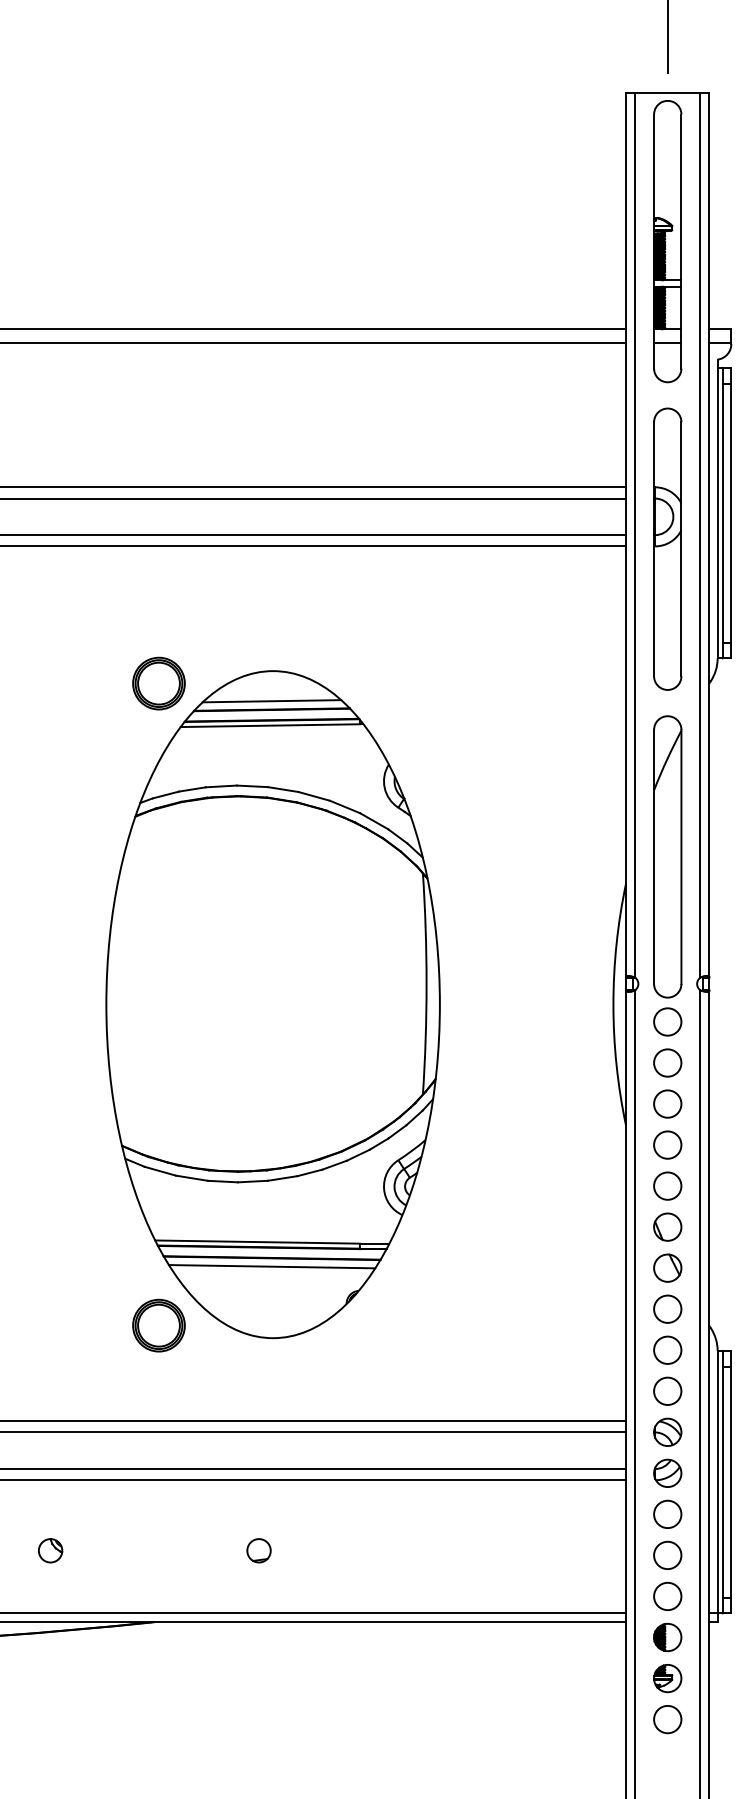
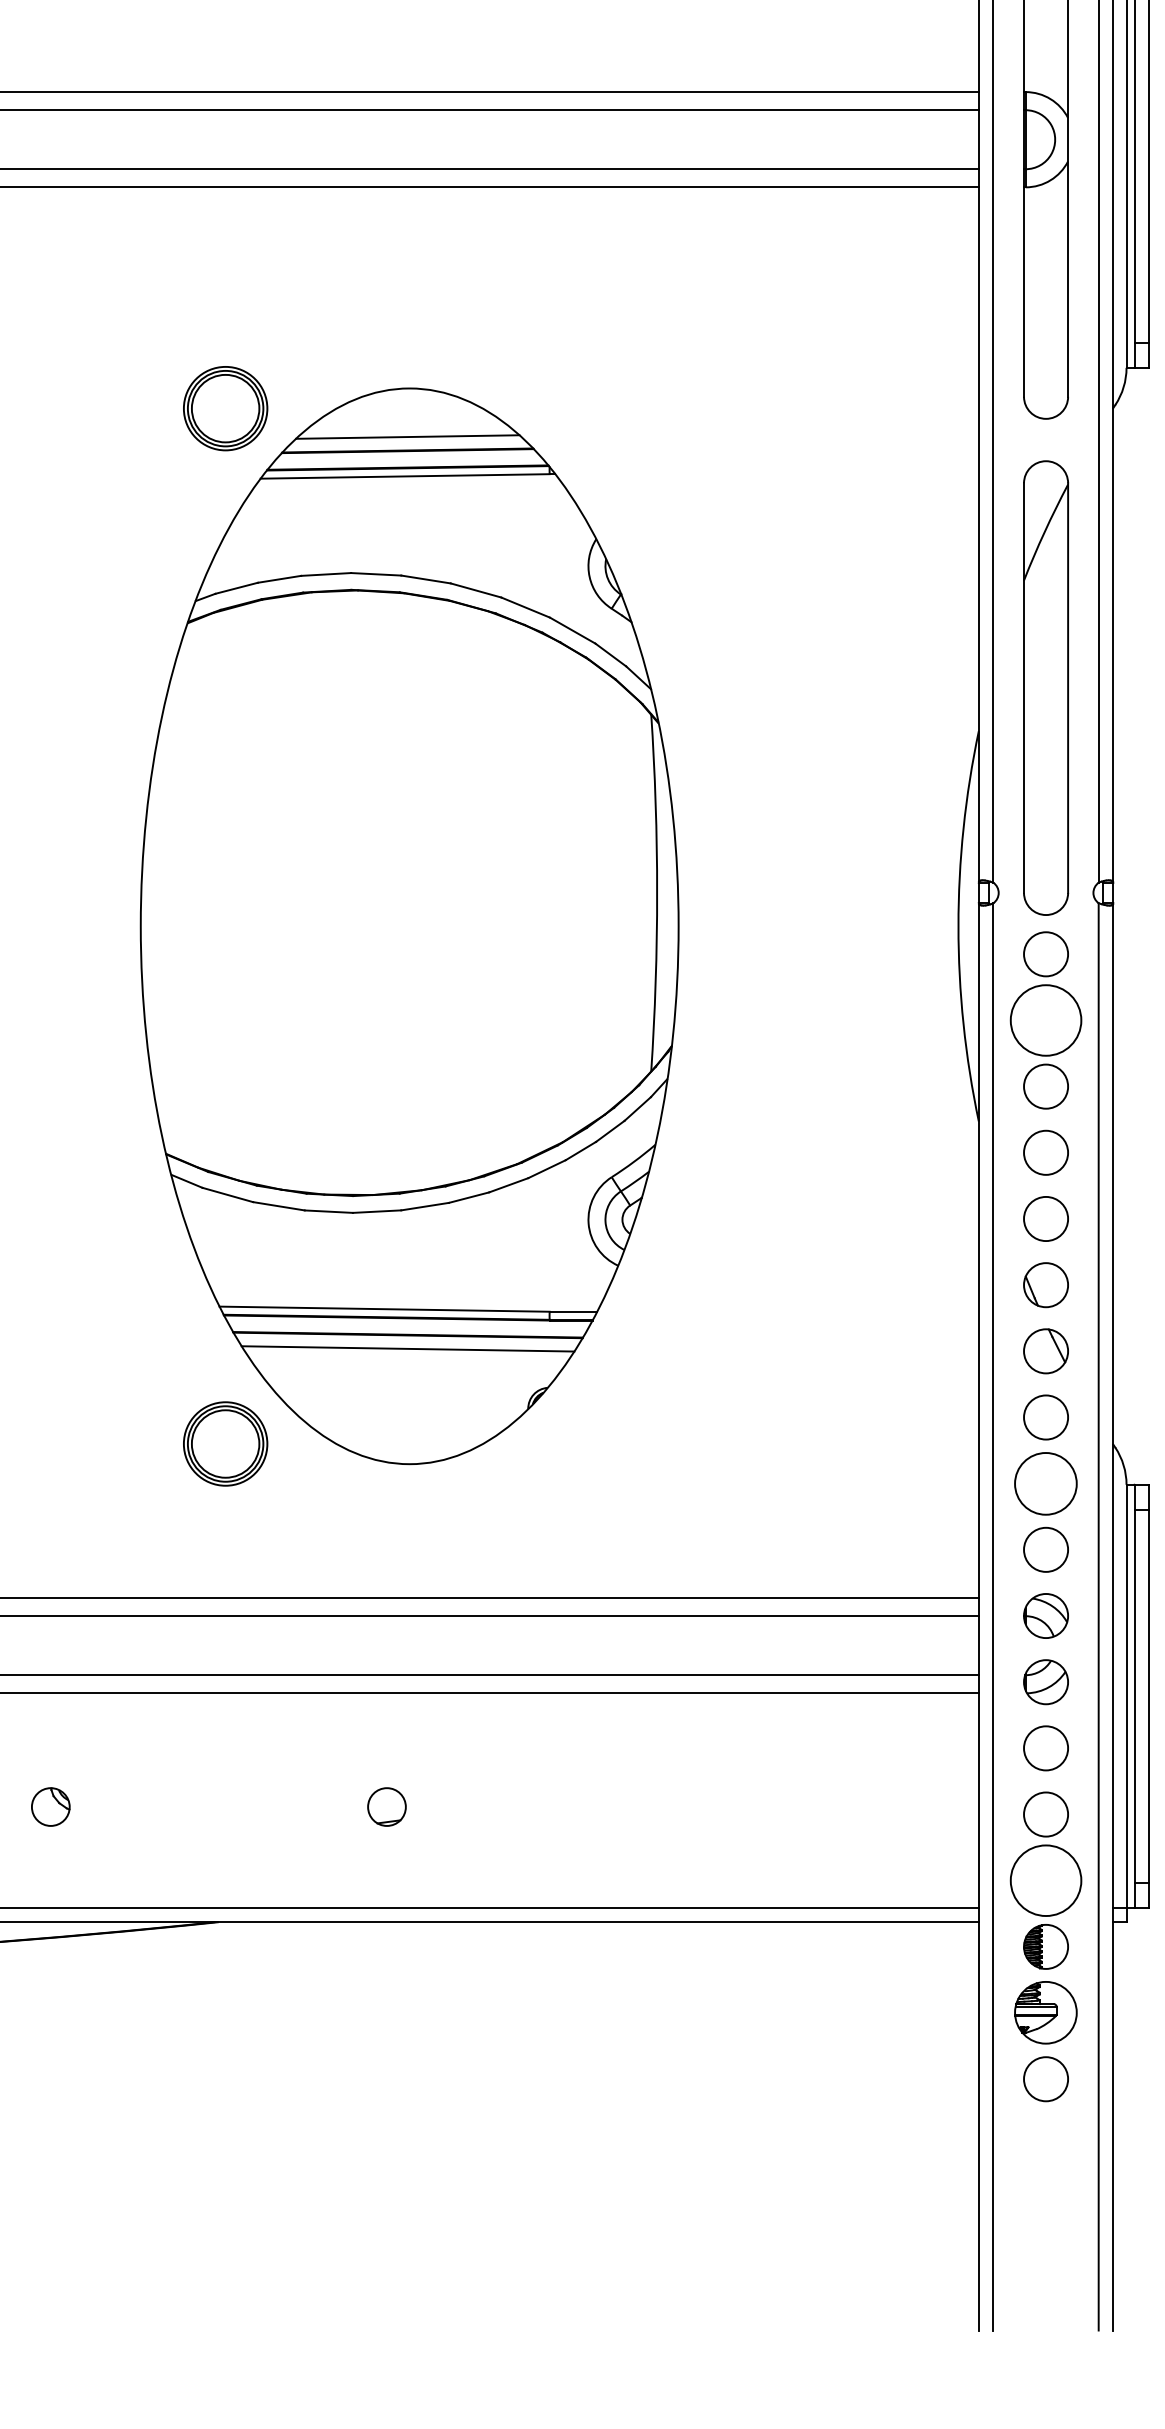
circle: (667, 1062) -> (1045, 1019), size x1.6
circle: (667, 1349) -> (1045, 1482), size x1.4
circle: (667, 1596) -> (1045, 1880), size x1.6
part: (667, 1678) -> (1045, 2012), size x1.4

